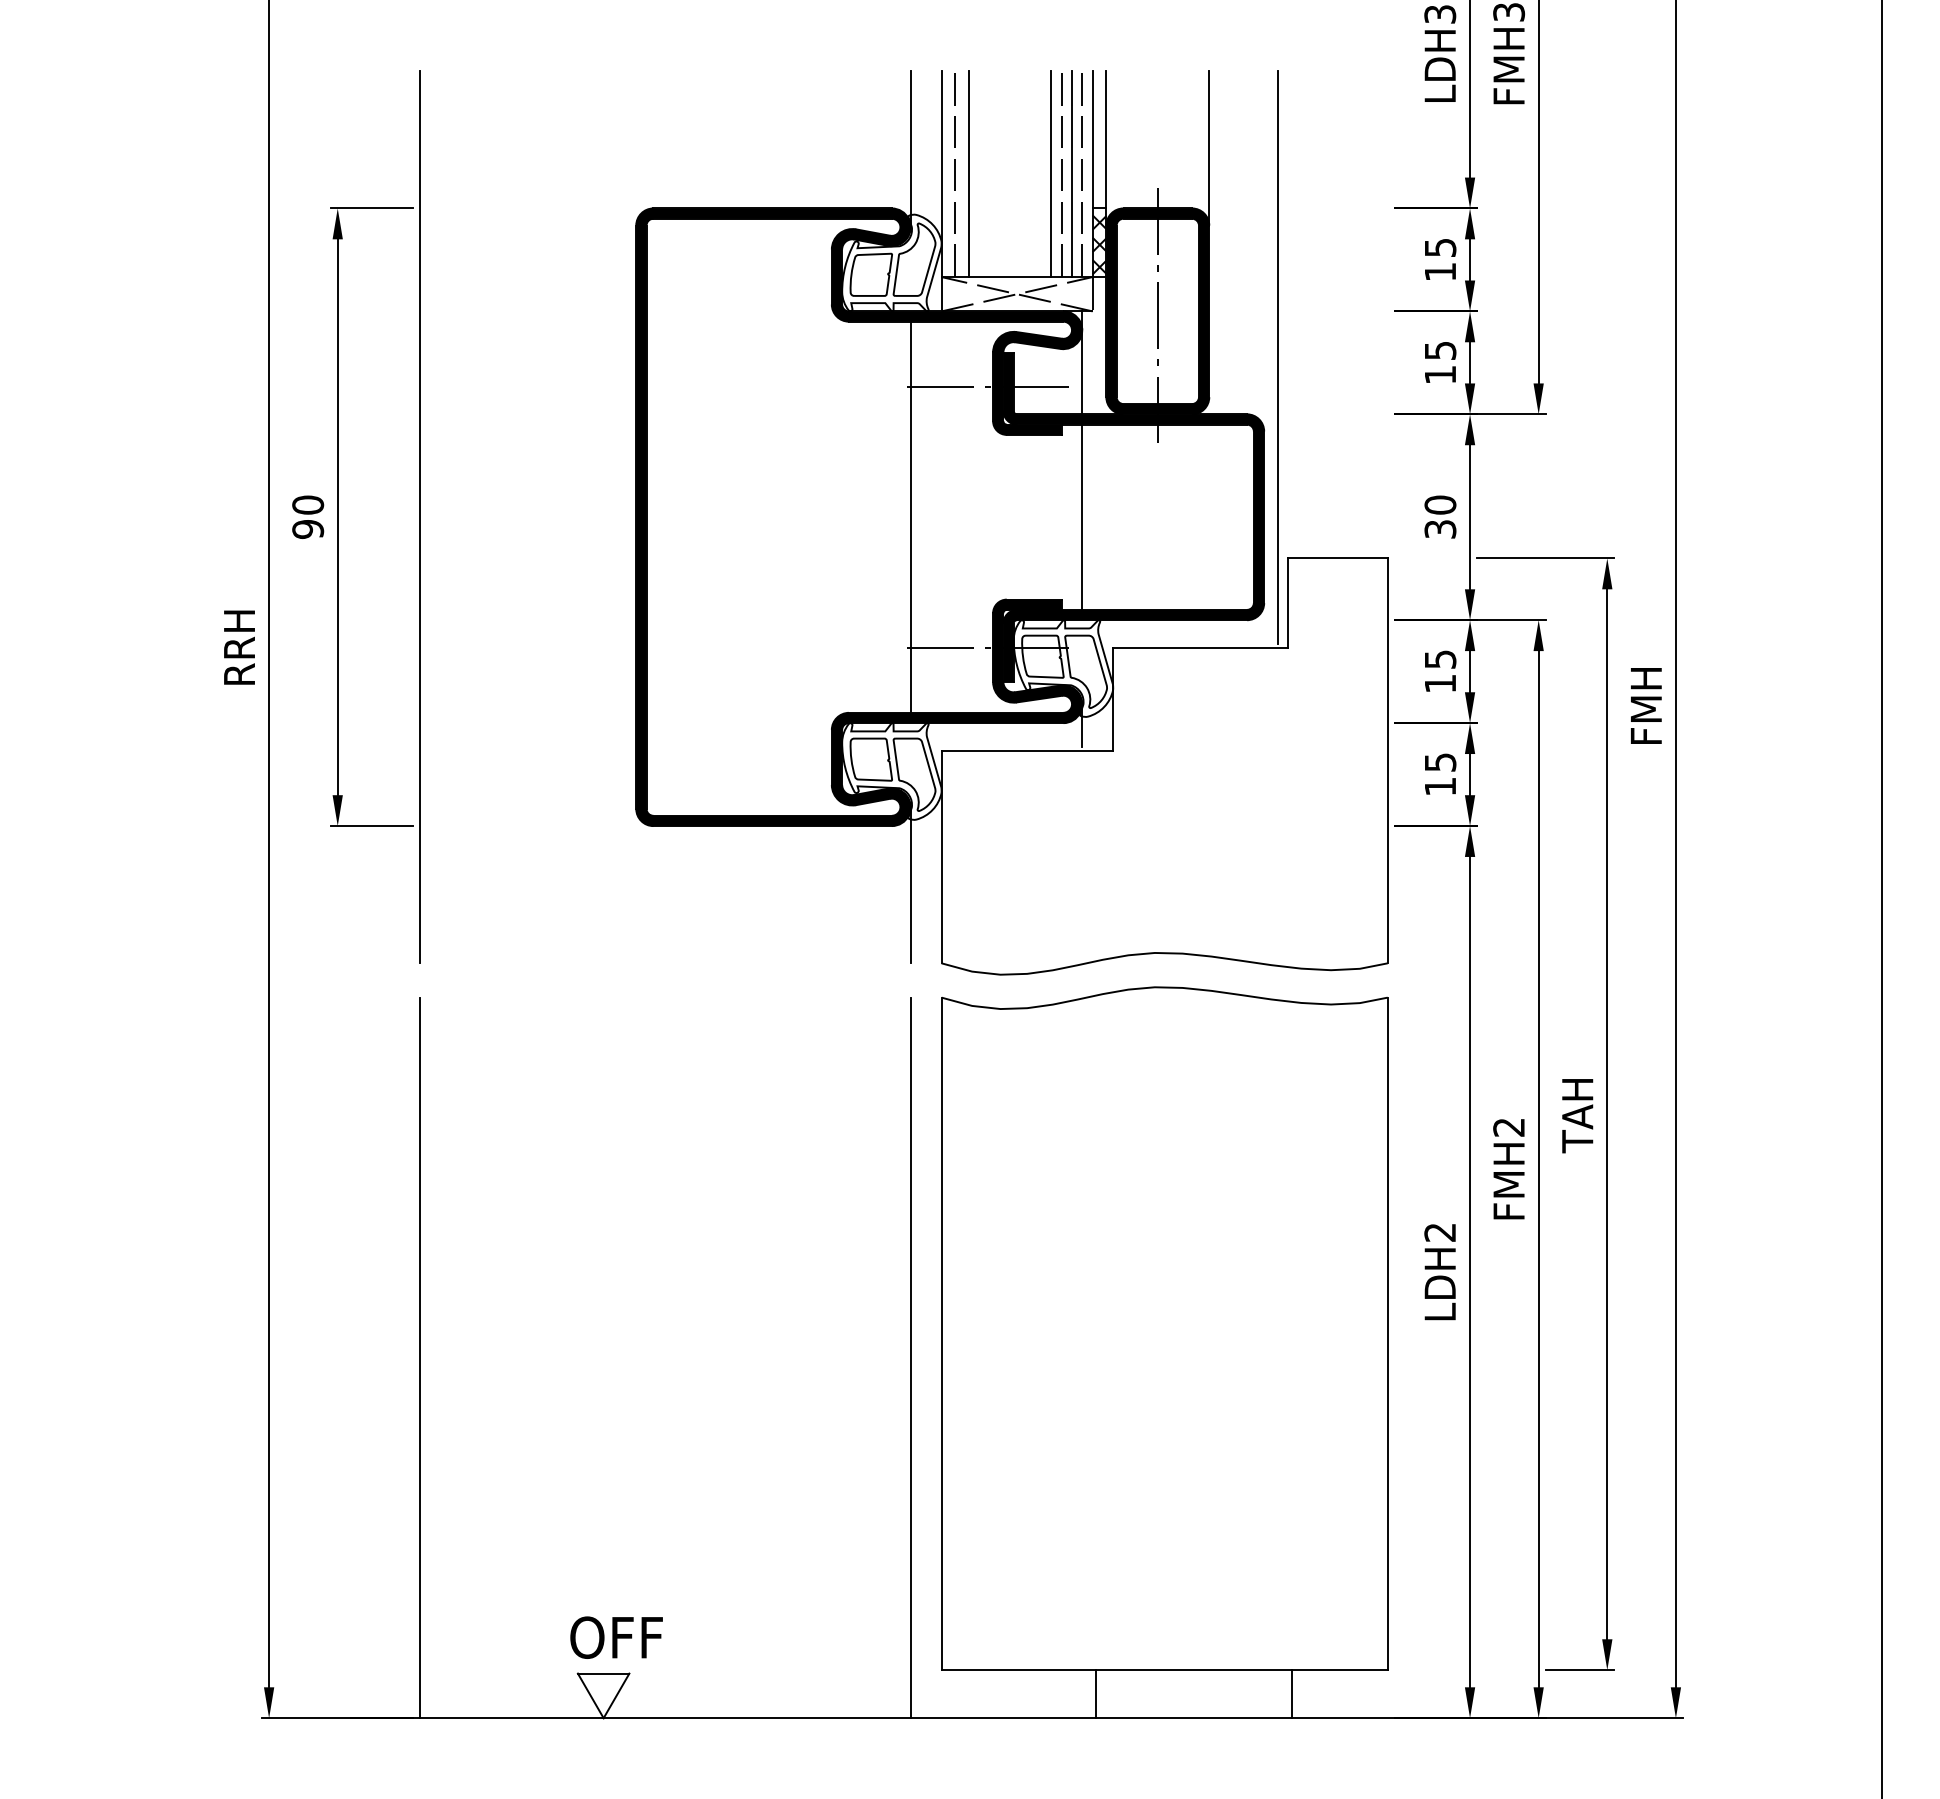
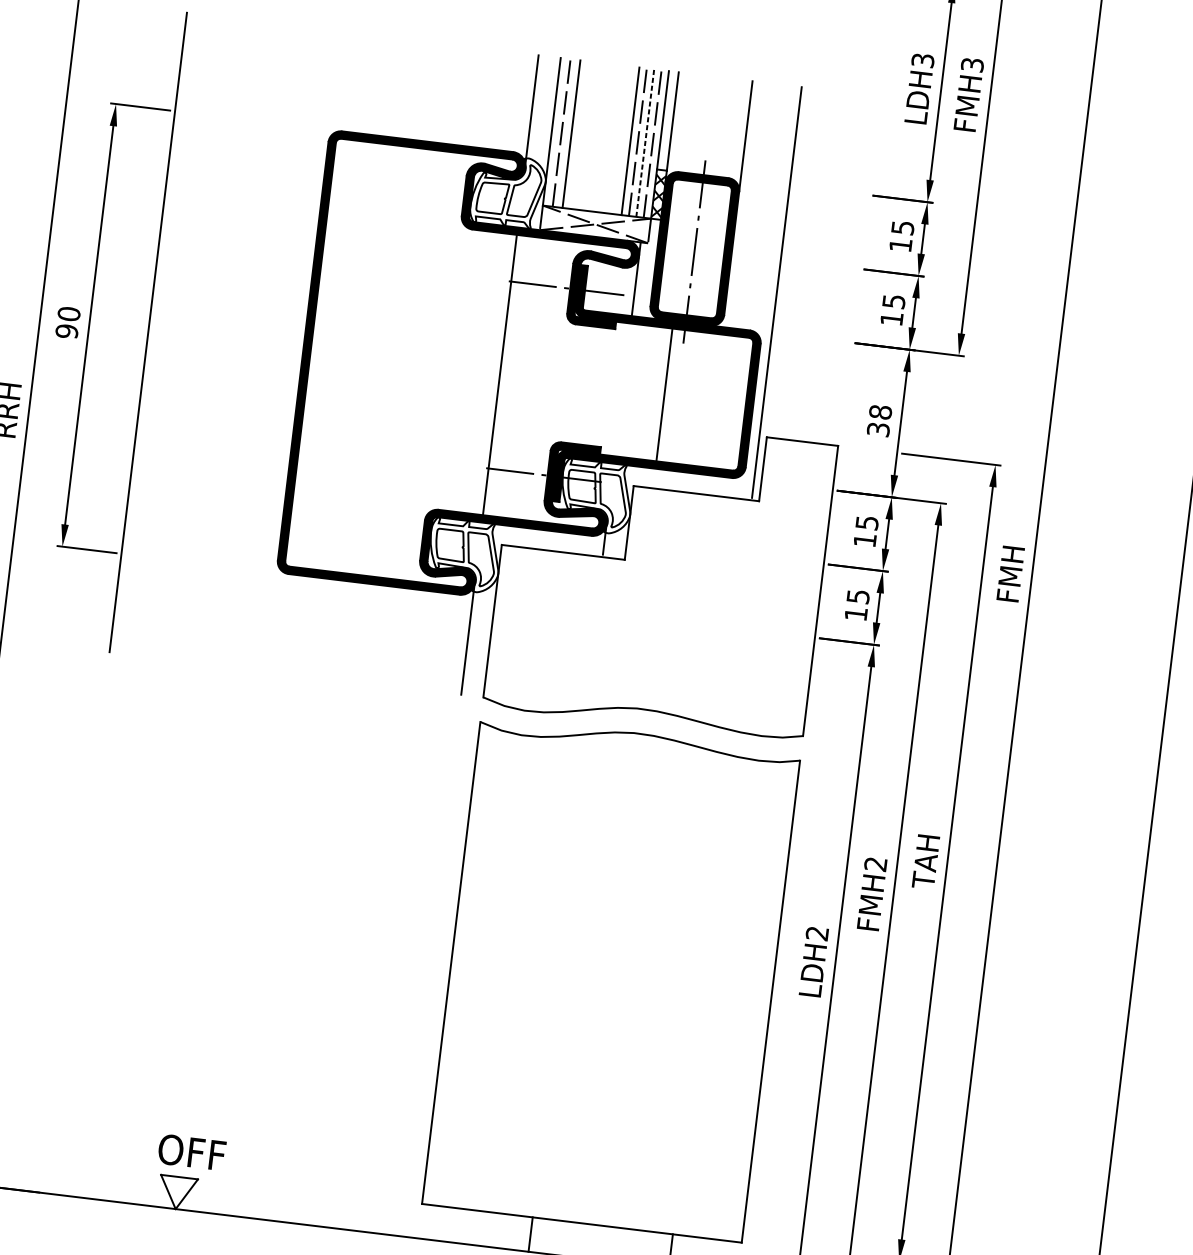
line: (1072, 174) -> (645, 143), solid -> dashed
text: (1440, 504) -> (880, 411), 30 -> 38
line: (1082, 516) -> (664, 394), moved
line: (420, 1357) -> (75, 934), removed
line: (910, 1357) -> (426, 977), removed

